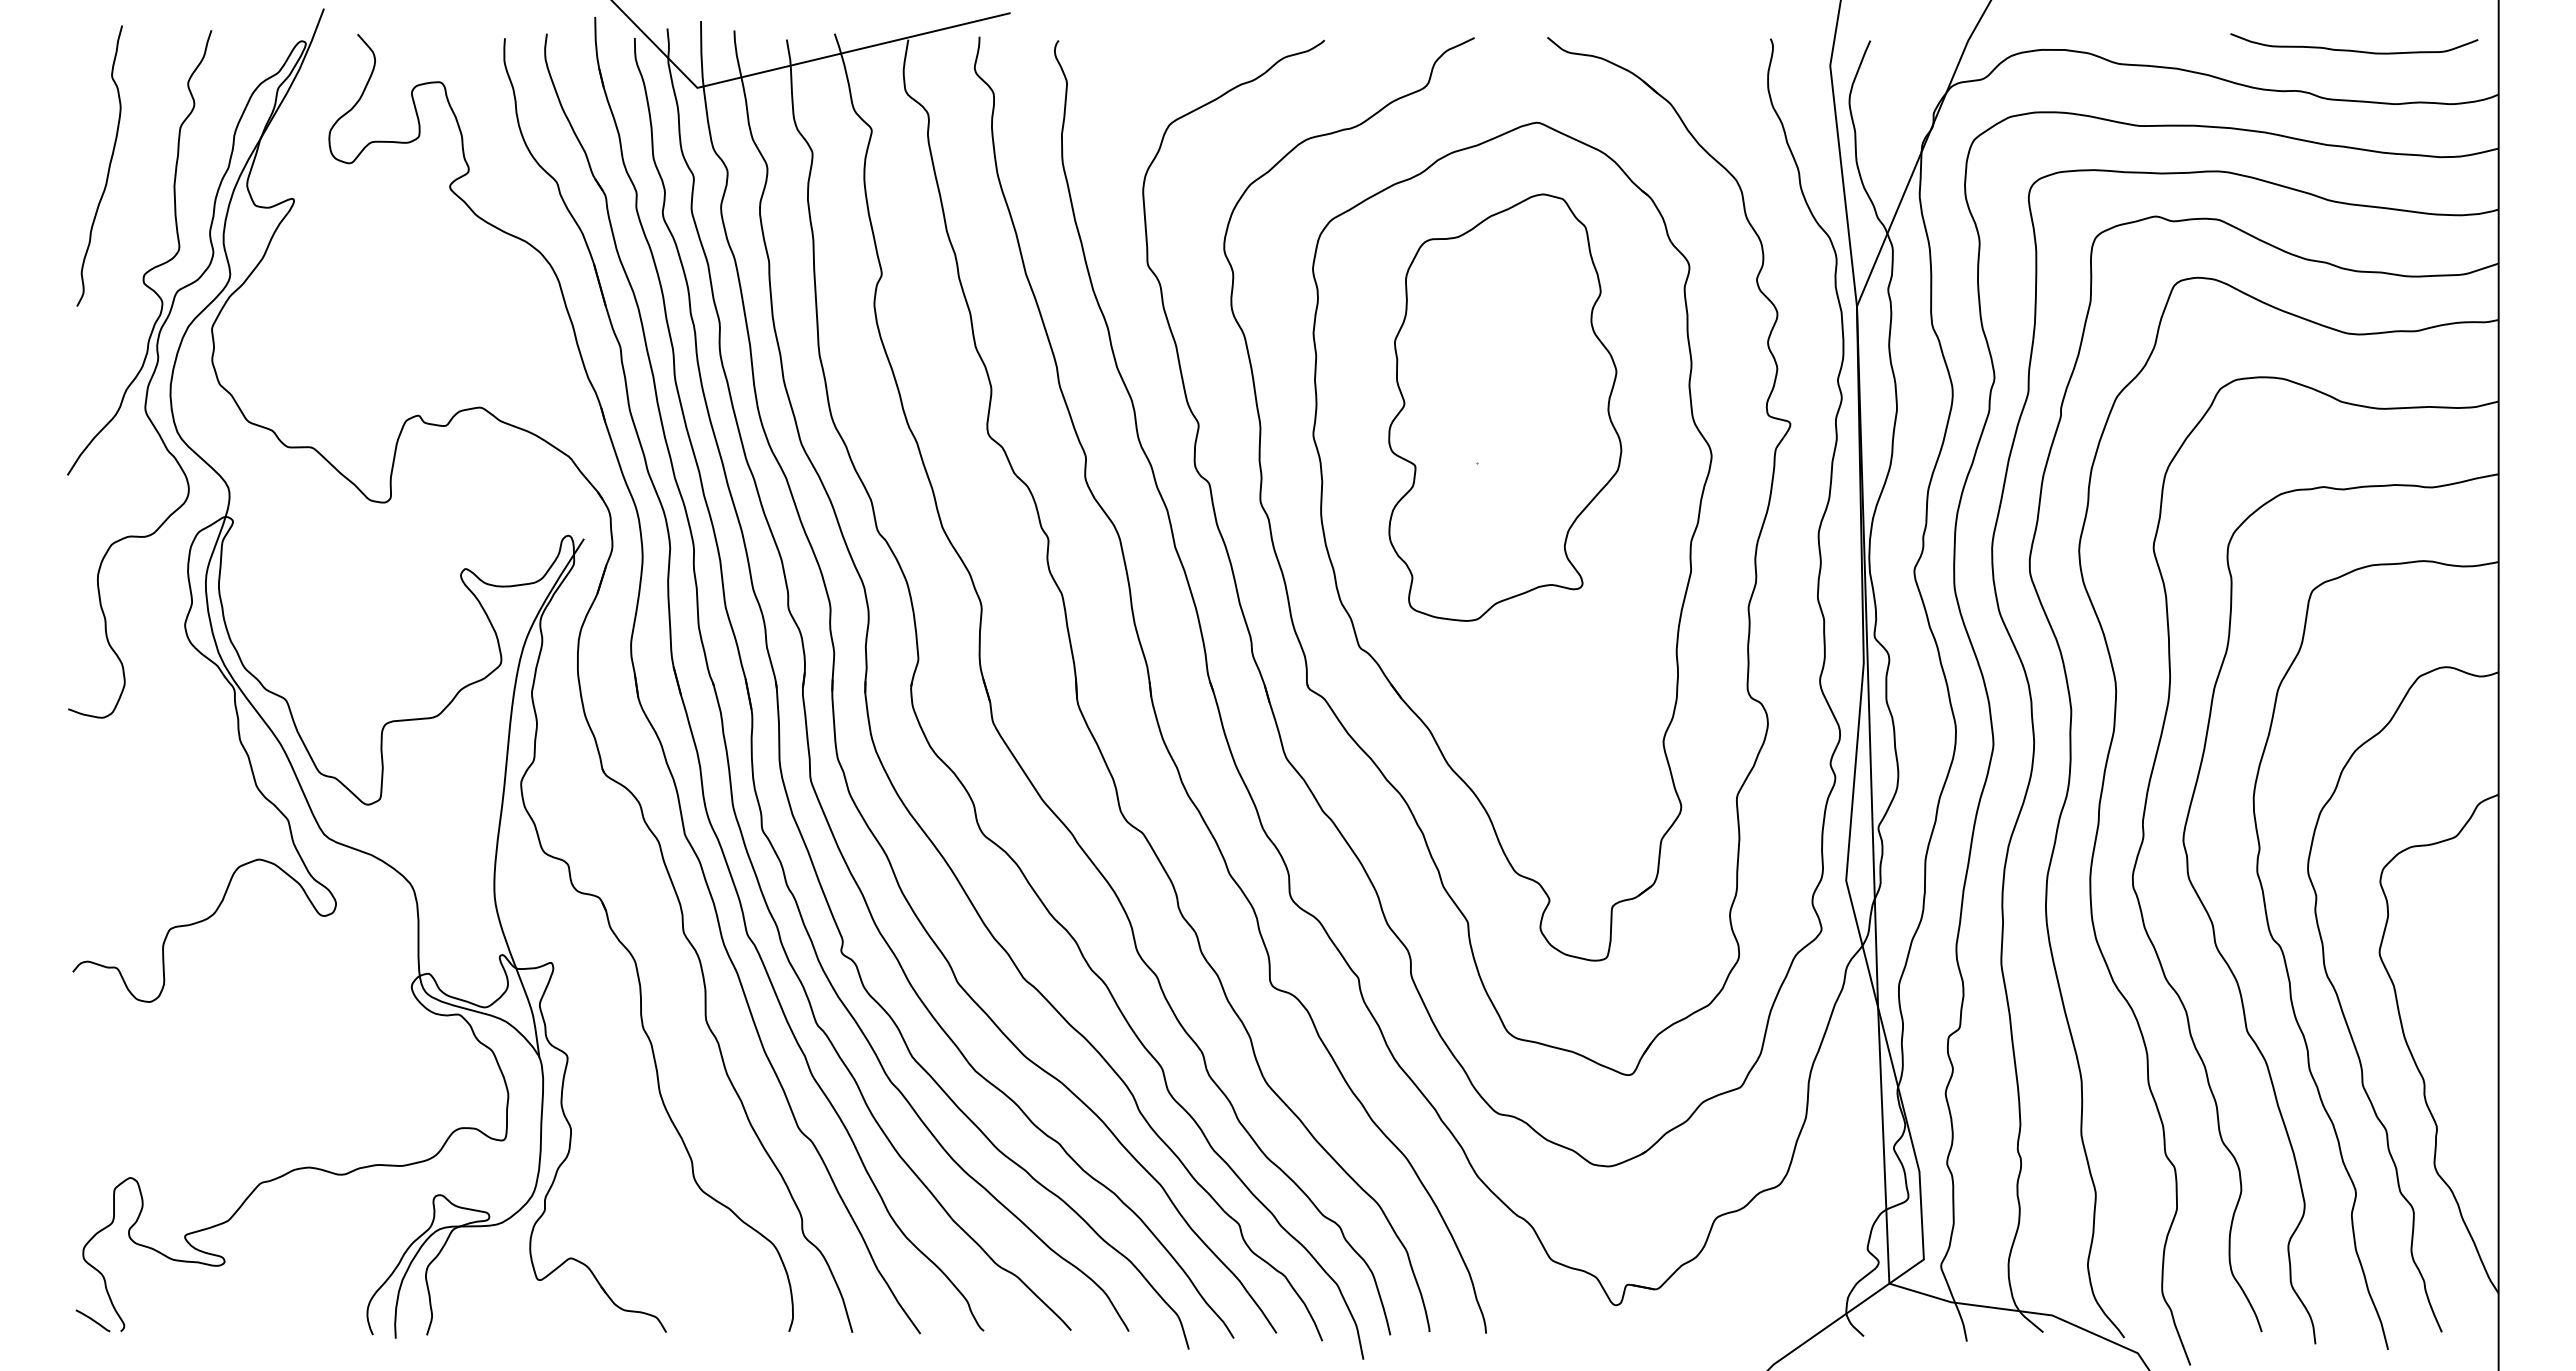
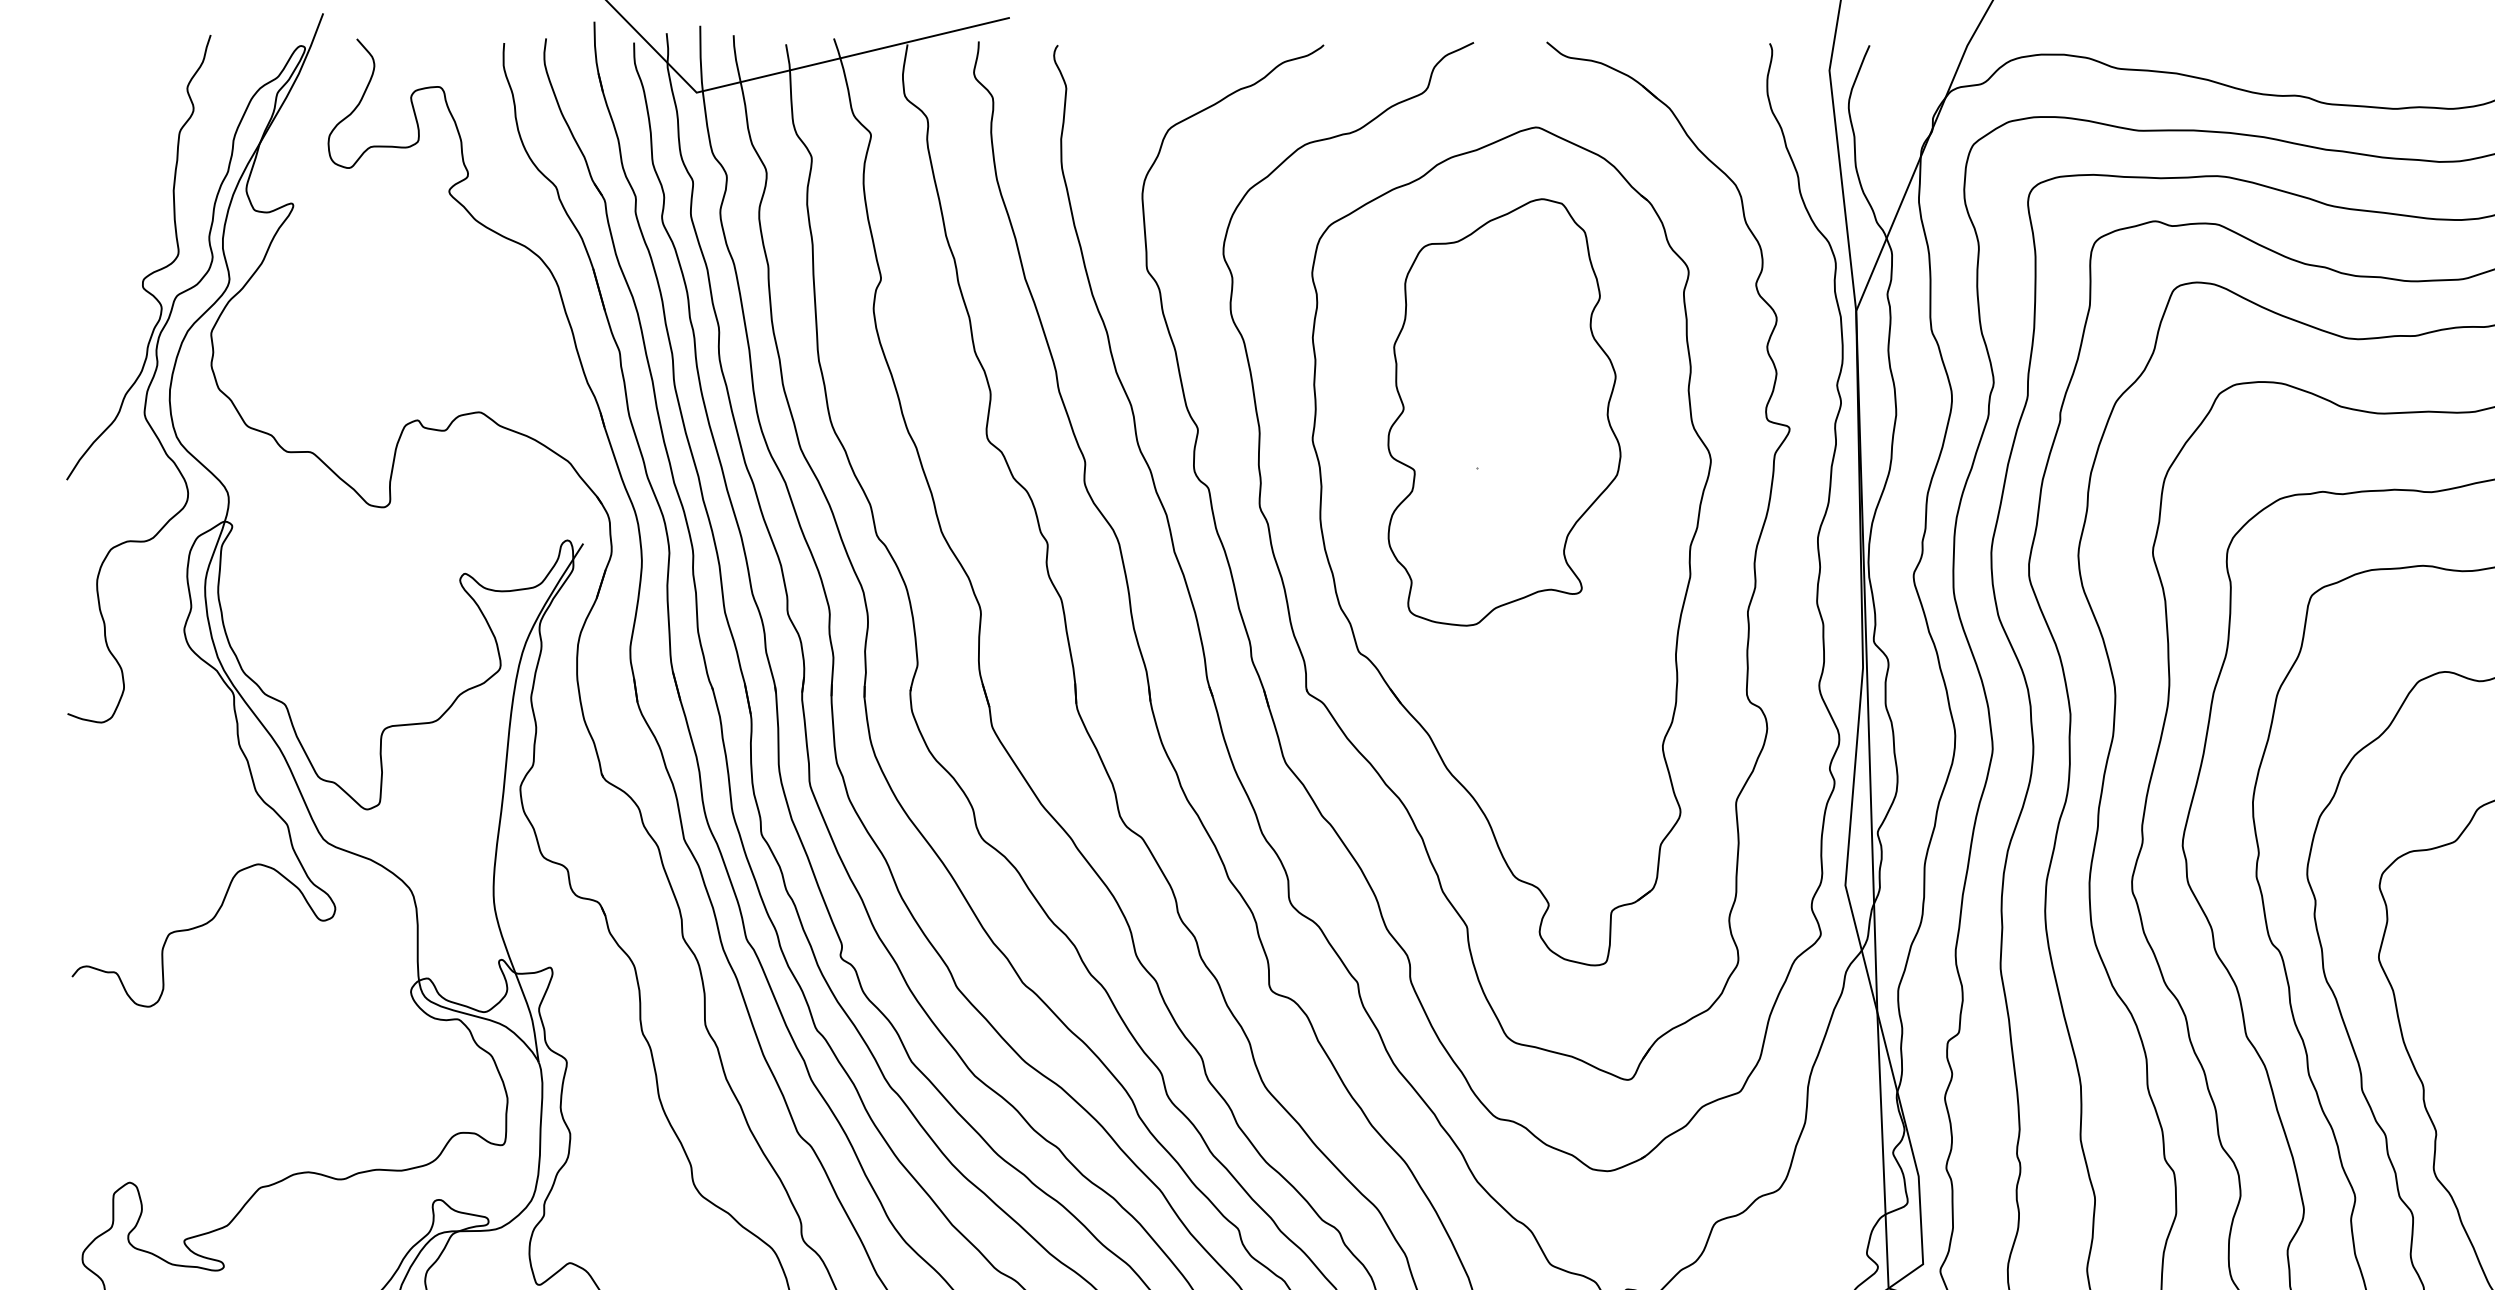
curve: (2354, 50) -> (2353, 55), removed
curve: (108, 166) -> (107, 171), removed

